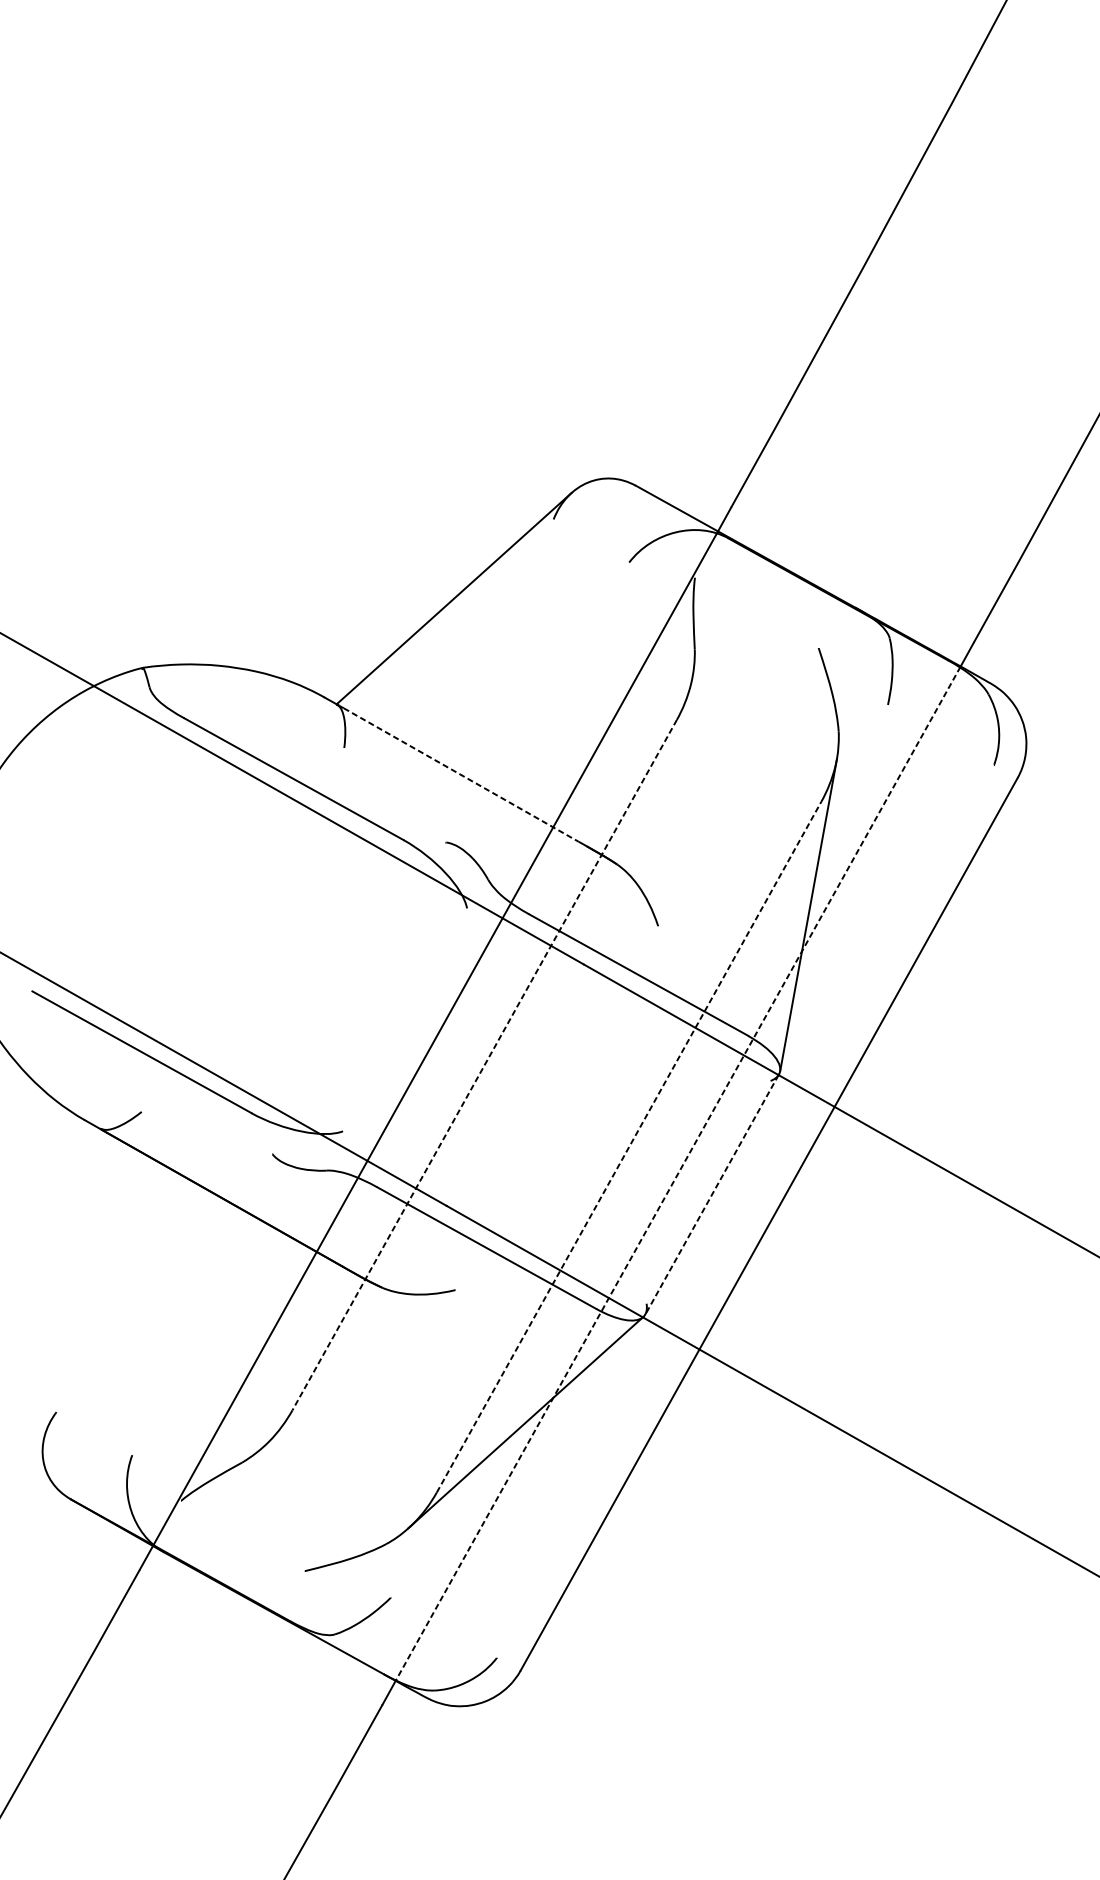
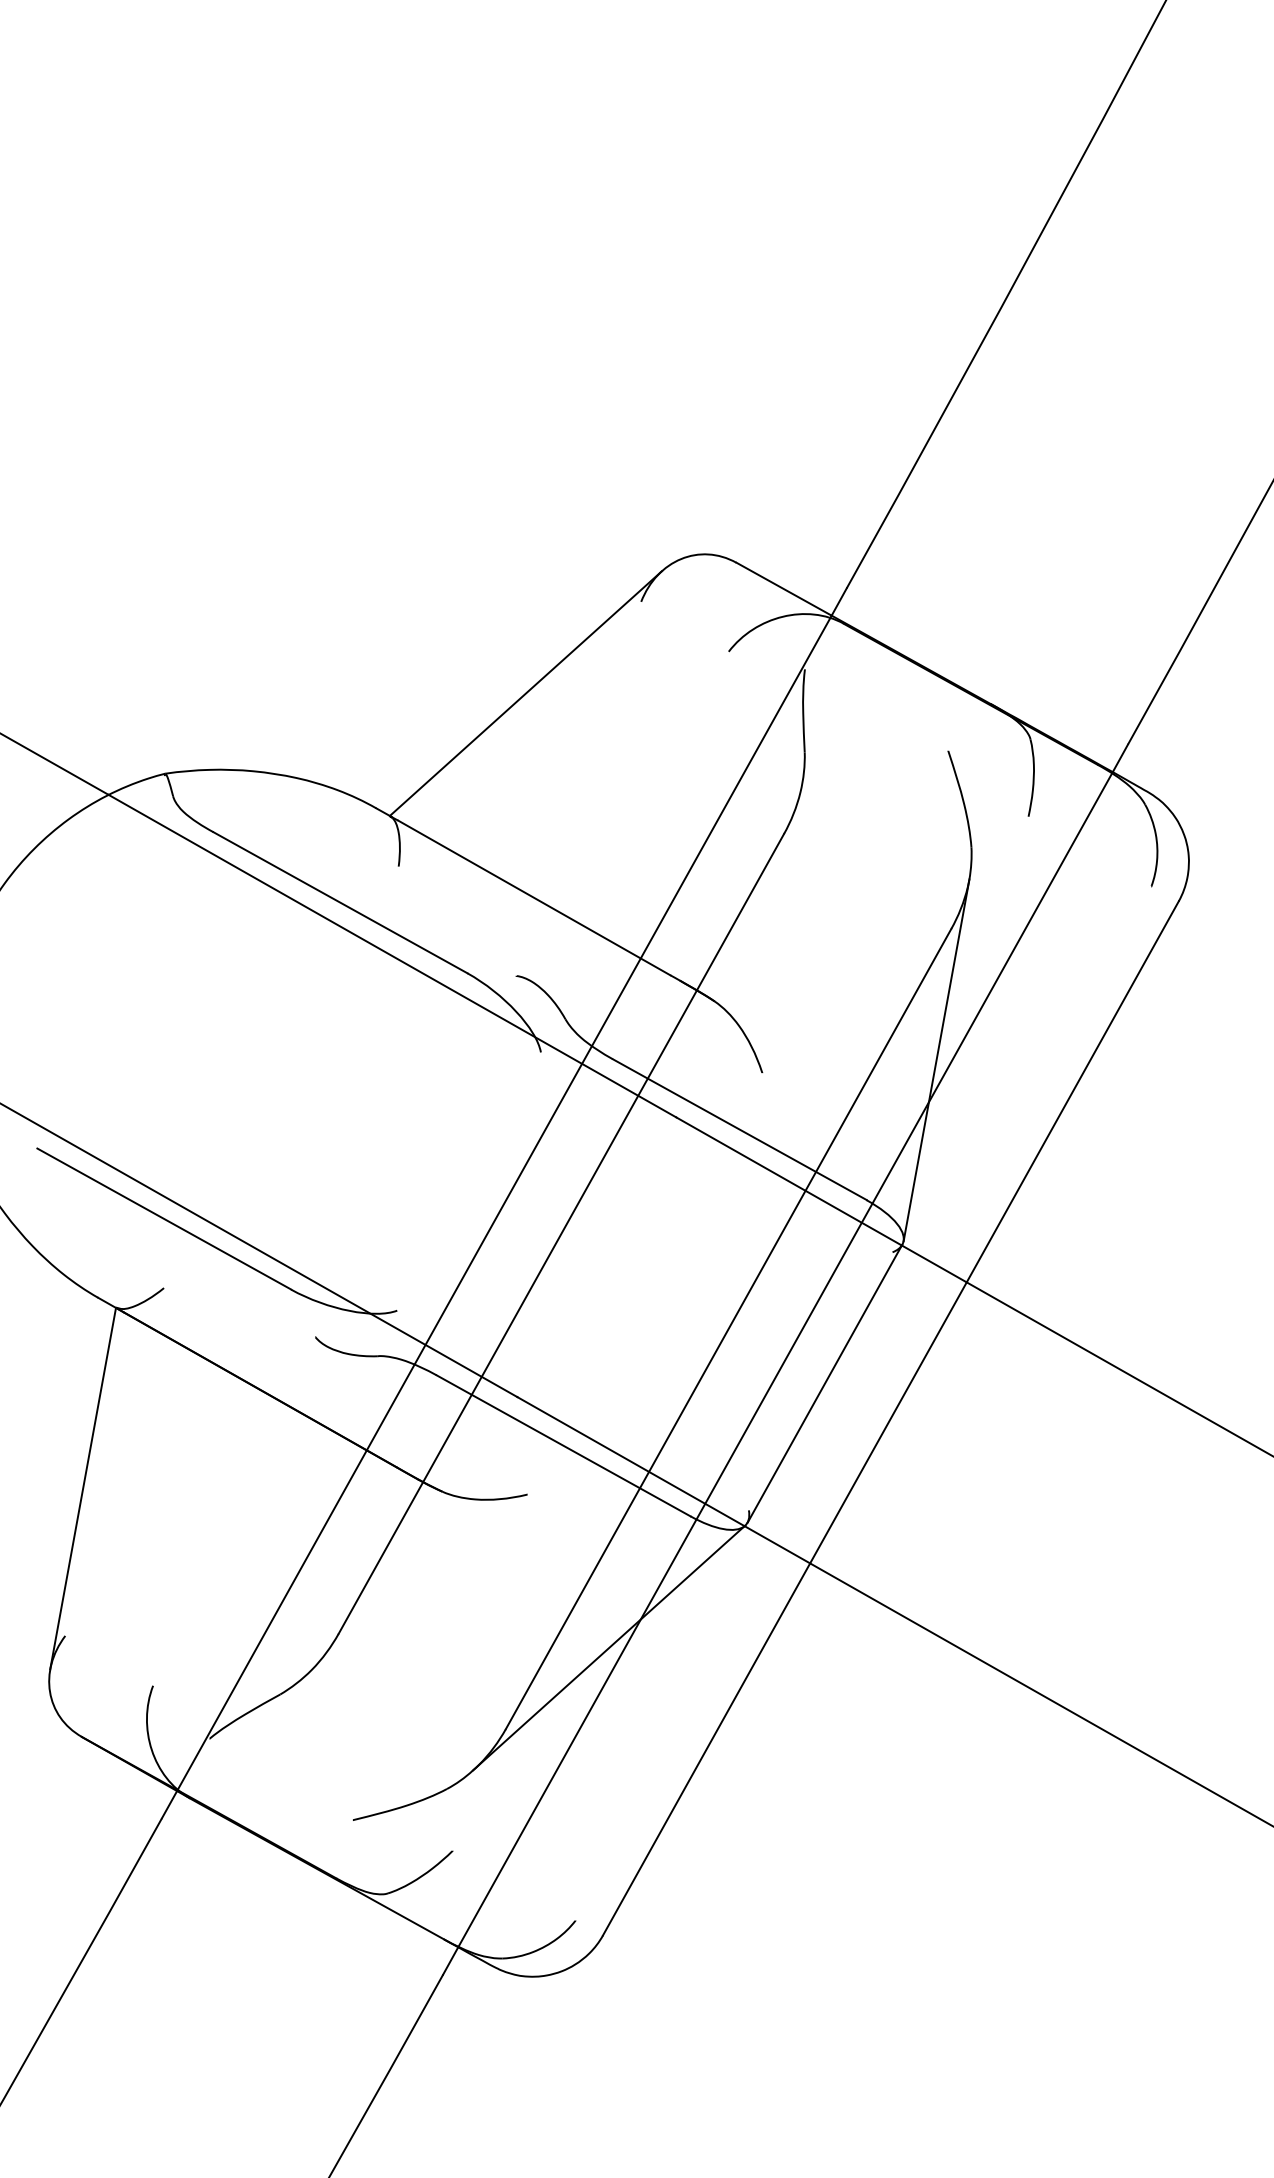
line: (461, 775) -> (534, 898), dashed -> solid
line: (484, 1065) -> (561, 1234), dashed -> solid
line: (628, 1147) -> (728, 1329), dashed -> solid
line: (678, 1174) -> (785, 1360), dashed -> solid
line: (711, 1195) -> (824, 1384), dashed -> solid
line: (72, 1284) -> (83, 1488), added

